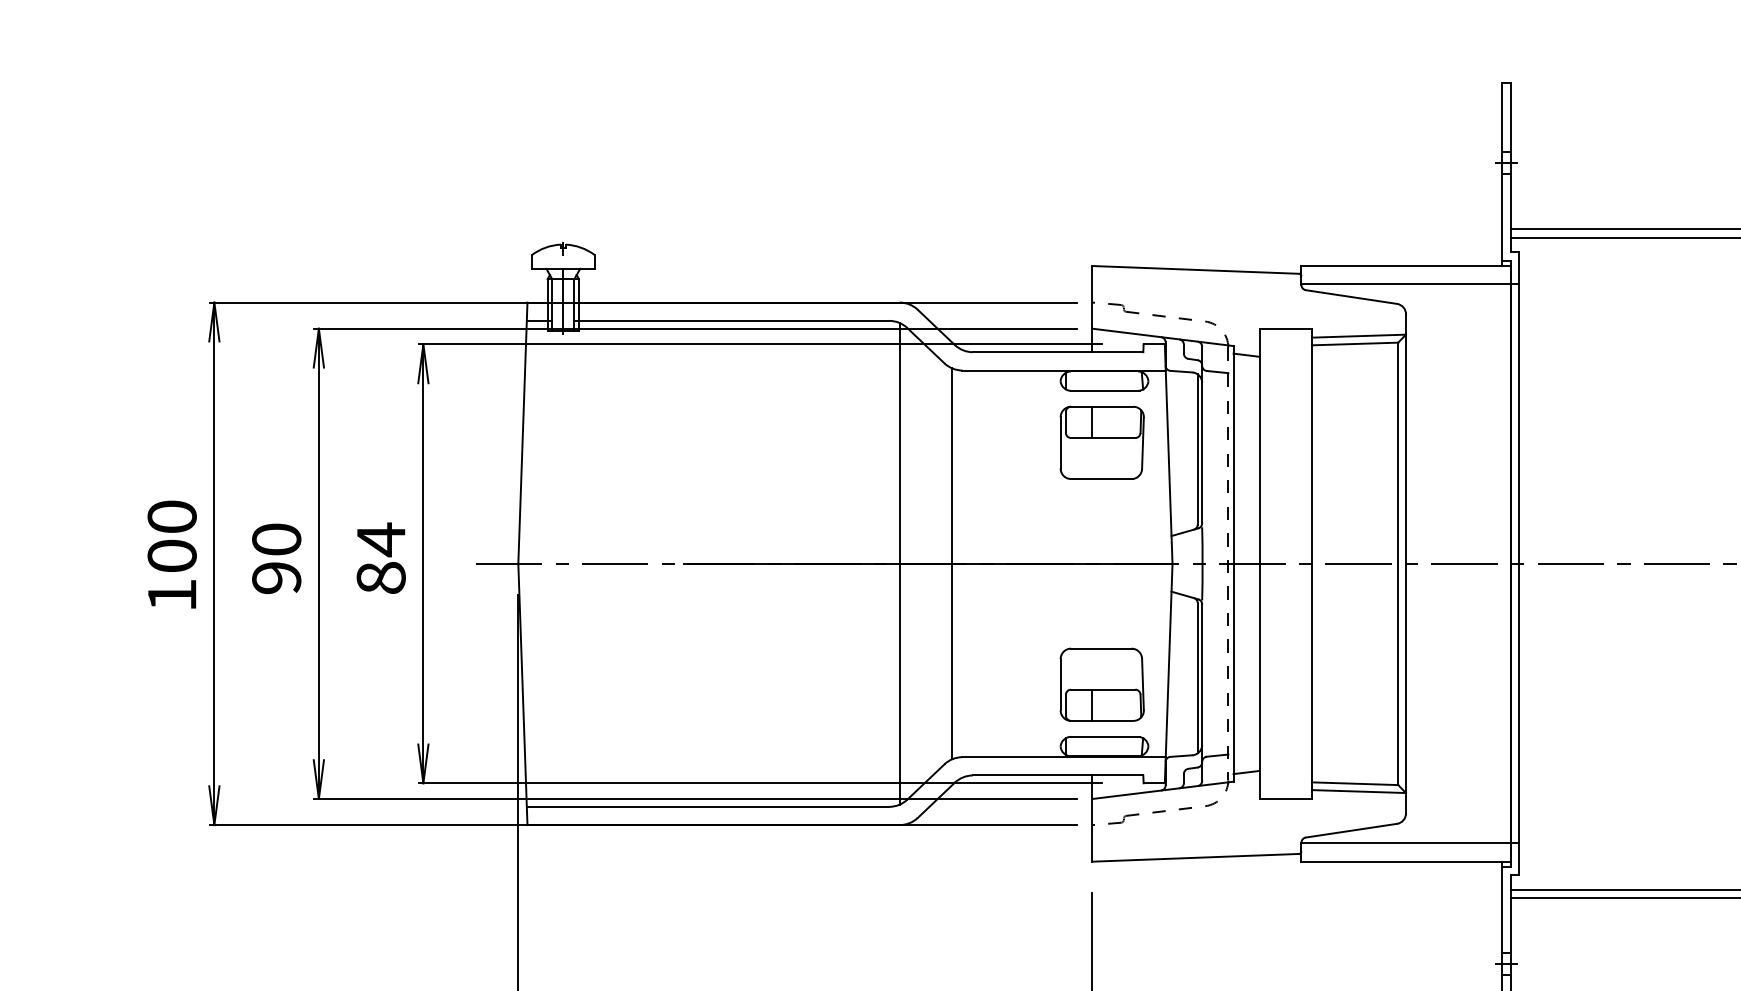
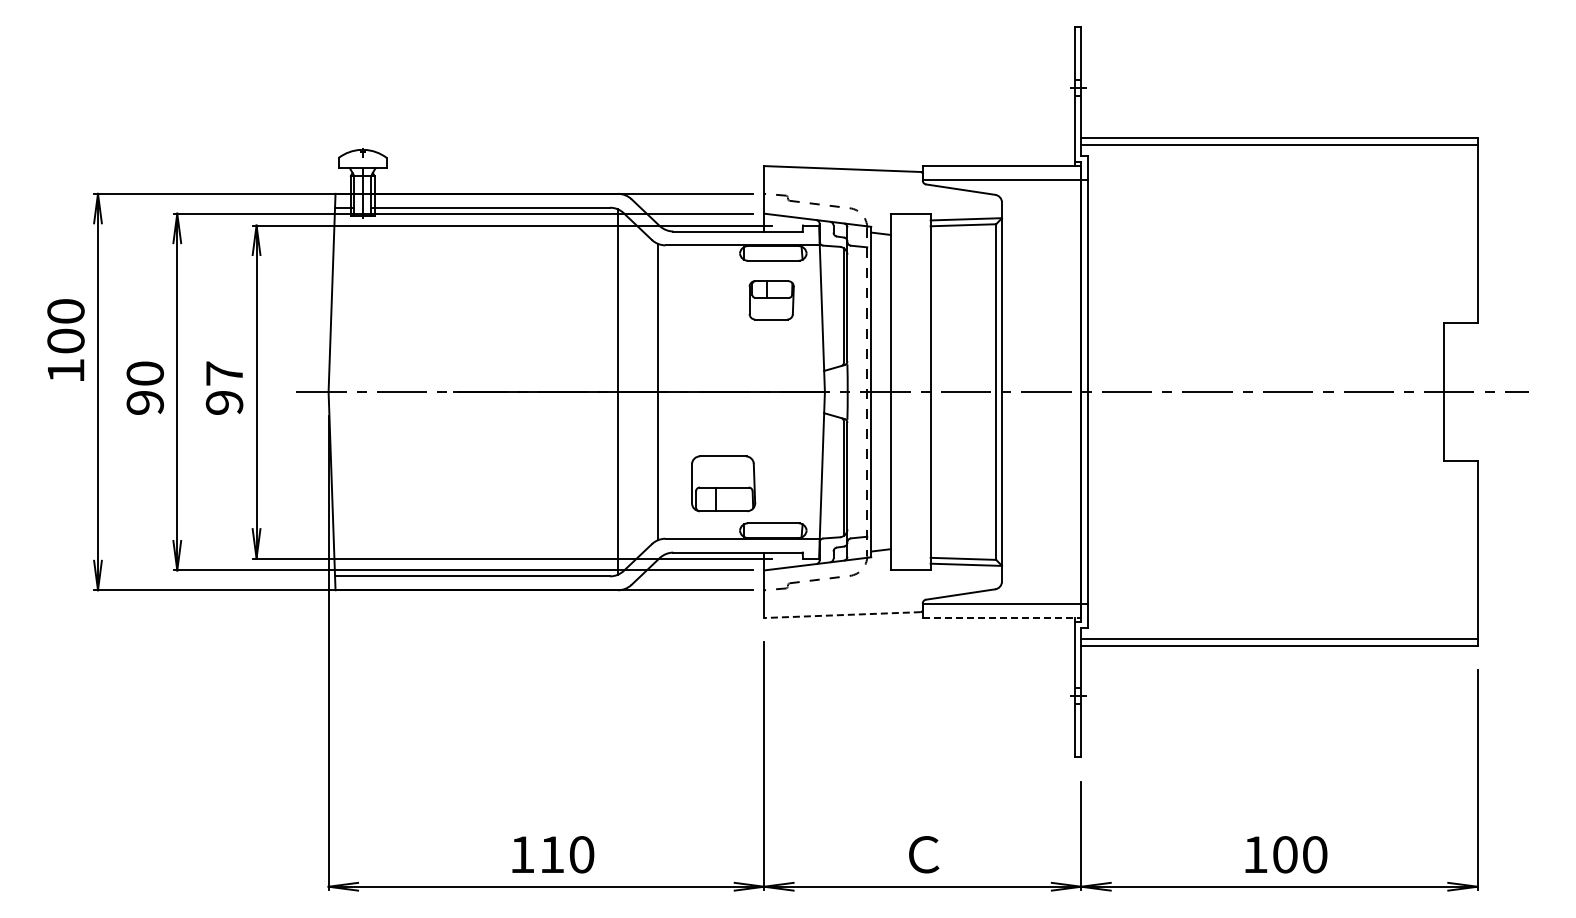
part: (1102, 443) -> (771, 300), size x0.7
text: (171, 553) -> (65, 339), moved
text: (381, 557) -> (224, 387), 84 -> 97
part: (1102, 684) -> (723, 483), moved
line: (1195, 858) -> (842, 615), solid -> dashed
line: (1406, 862) -> (1002, 618), solid -> dashed

